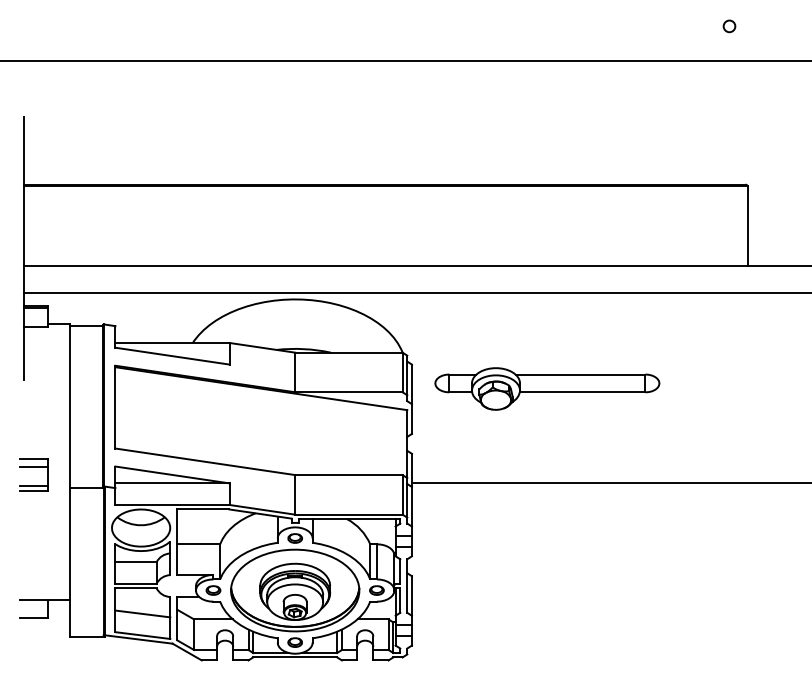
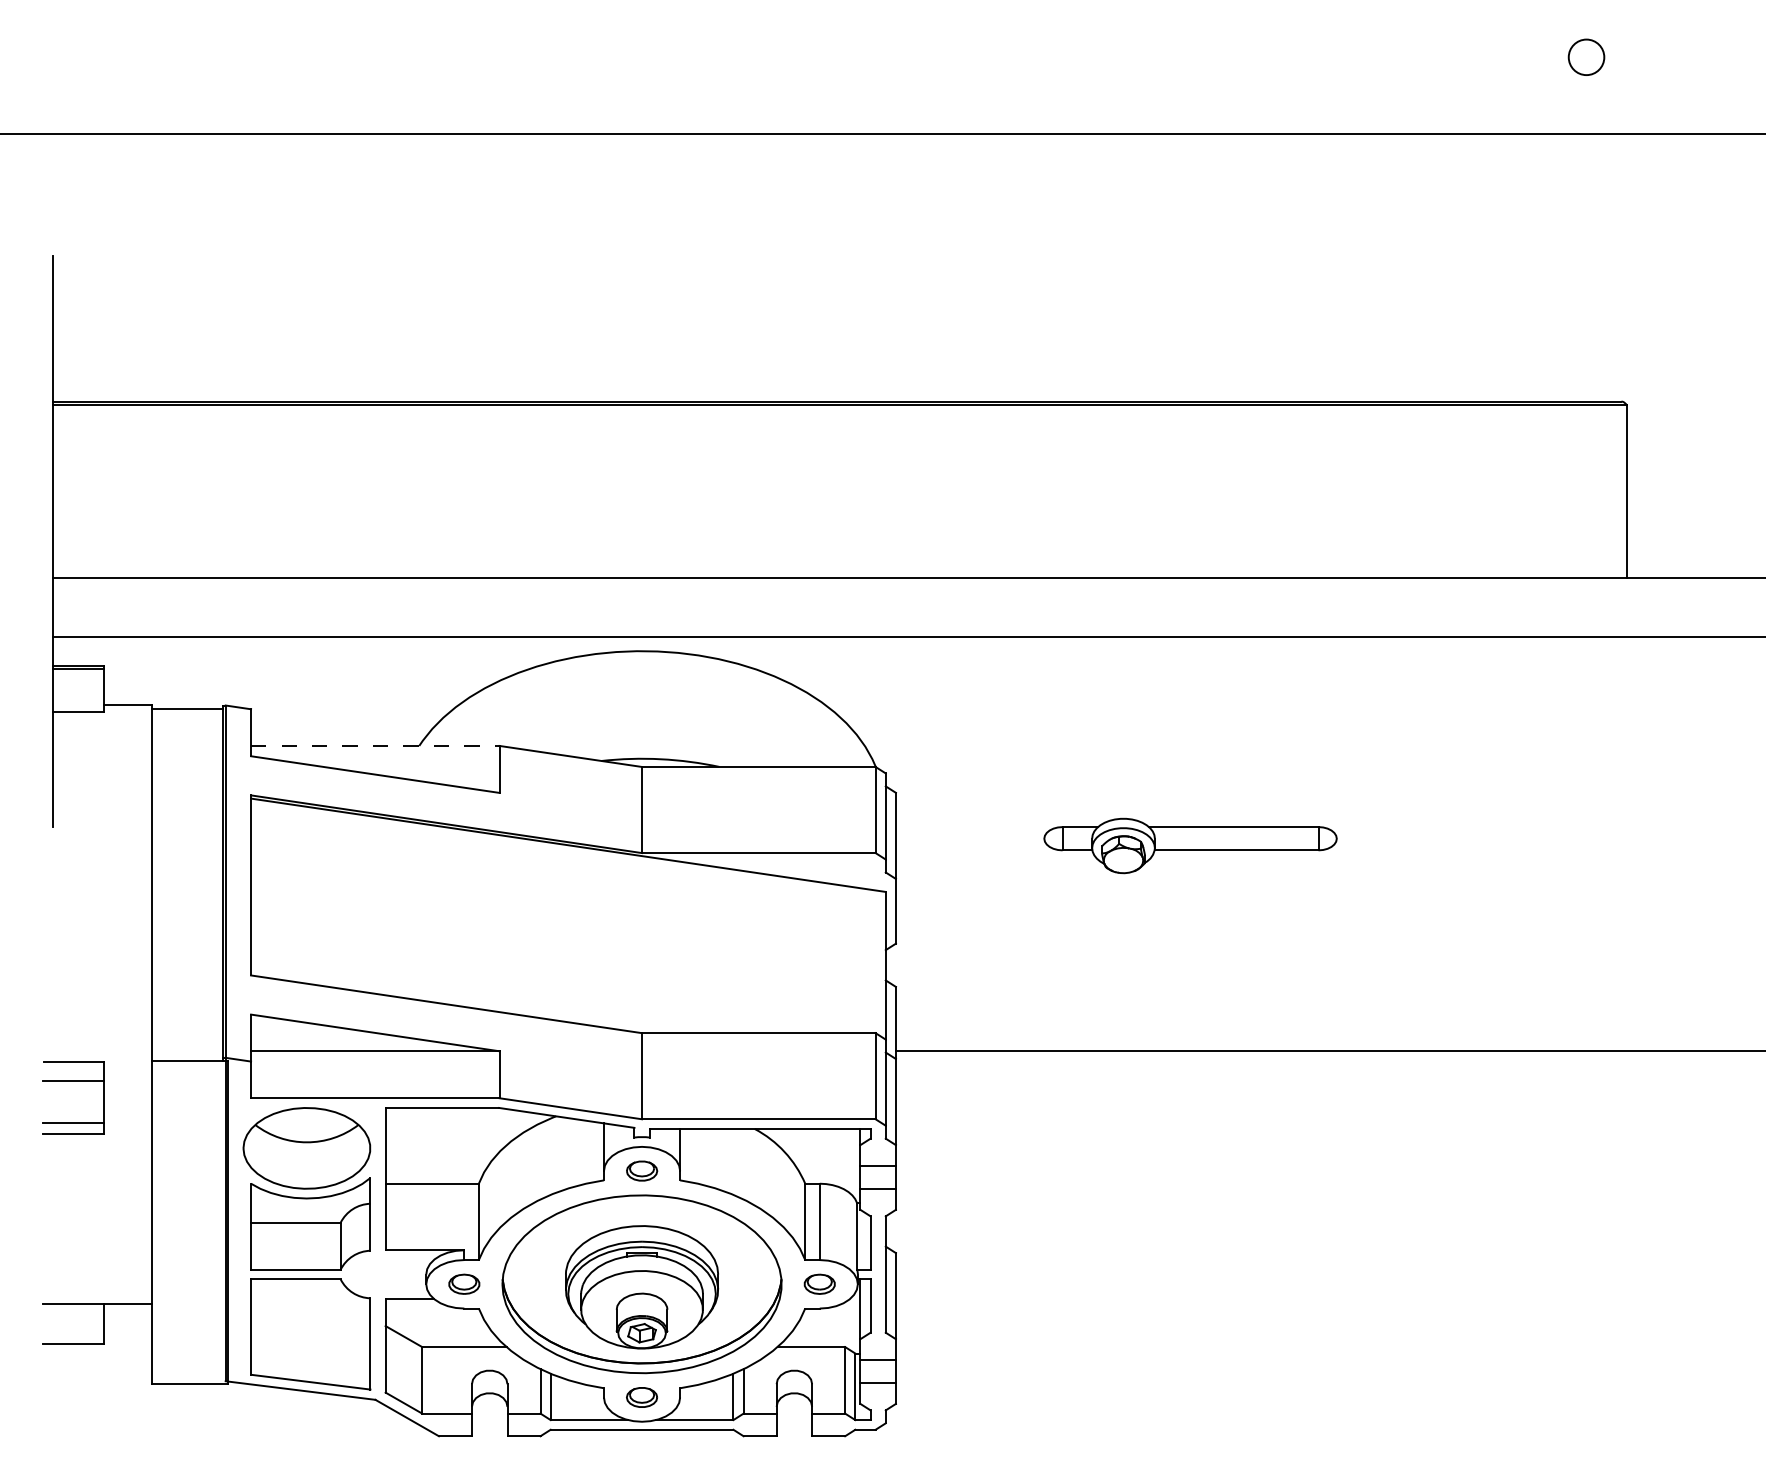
circle: (729, 26) -> (1586, 57), size x1.4
line: (173, 343) -> (377, 747), solid -> dashed
part: (547, 388) -> (1190, 844), size x0.6
part: (33, 467) -> (72, 1081), moved
line: (142, 613) -> (309, 1334), removed

